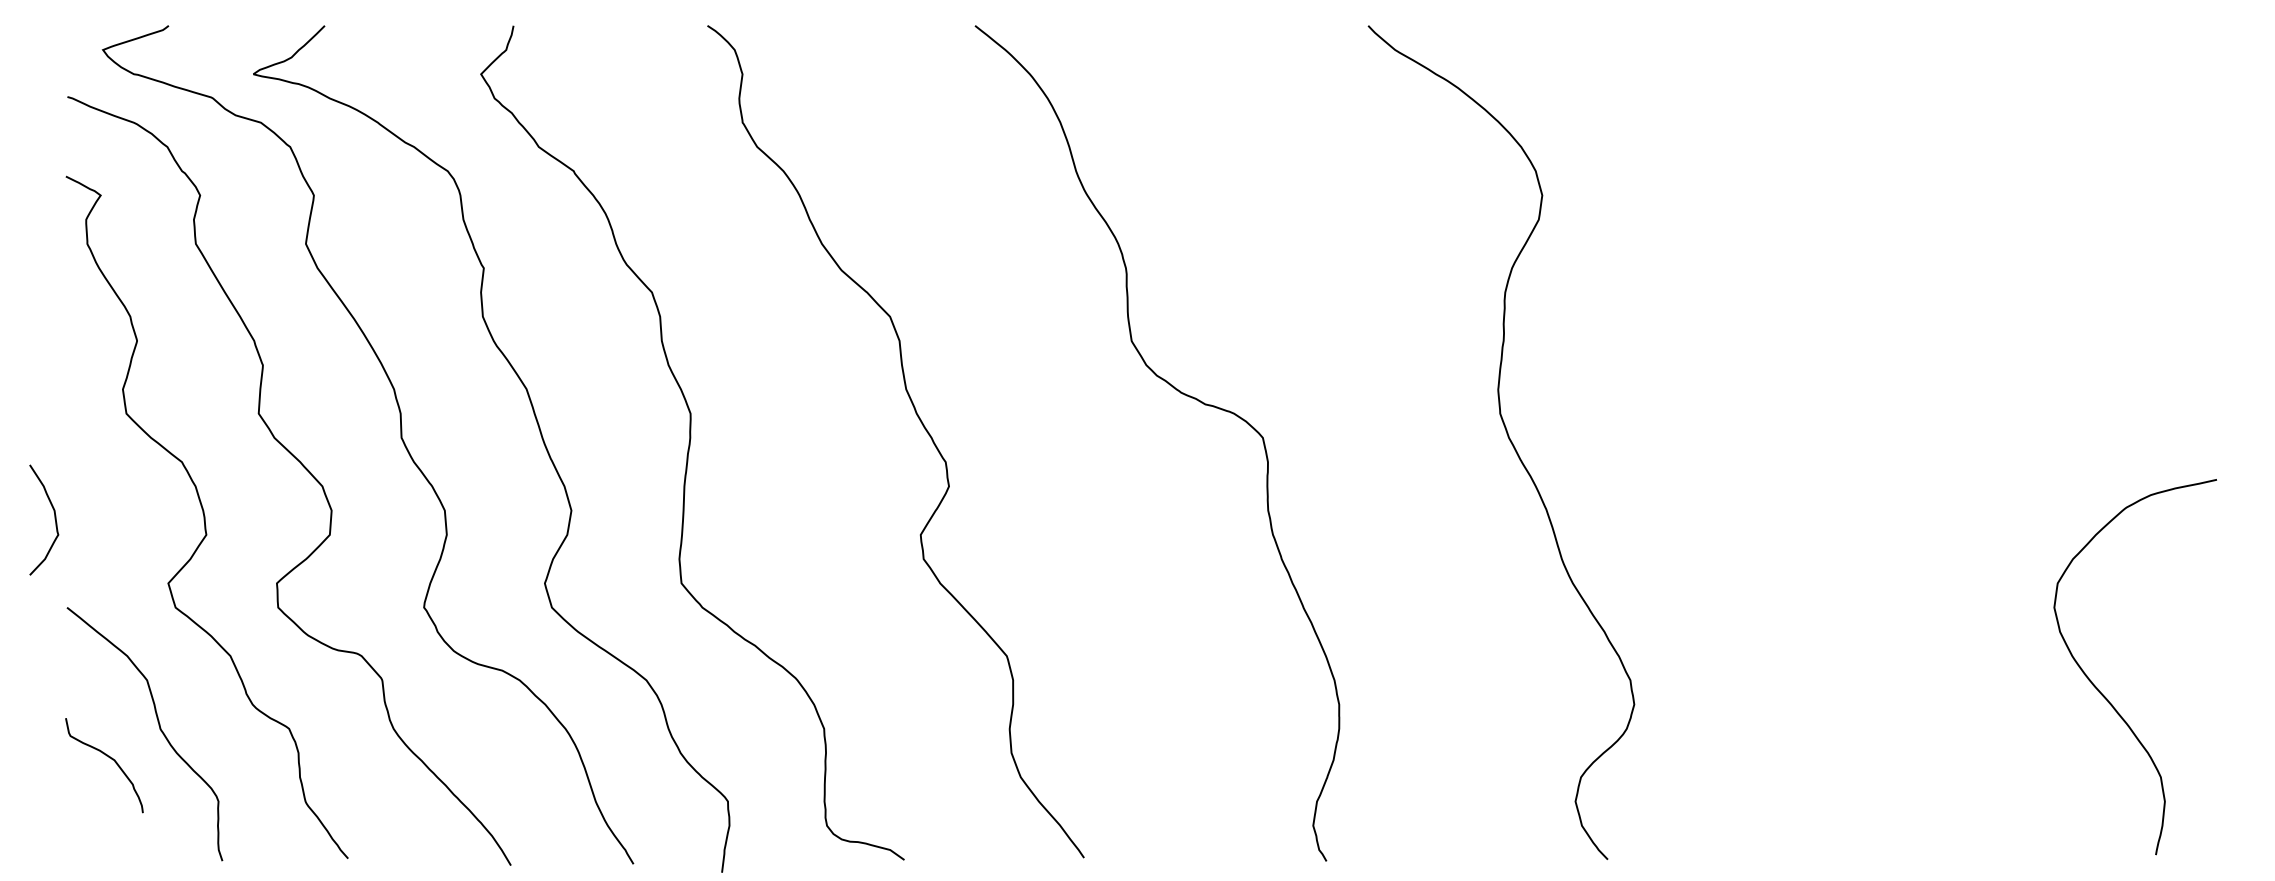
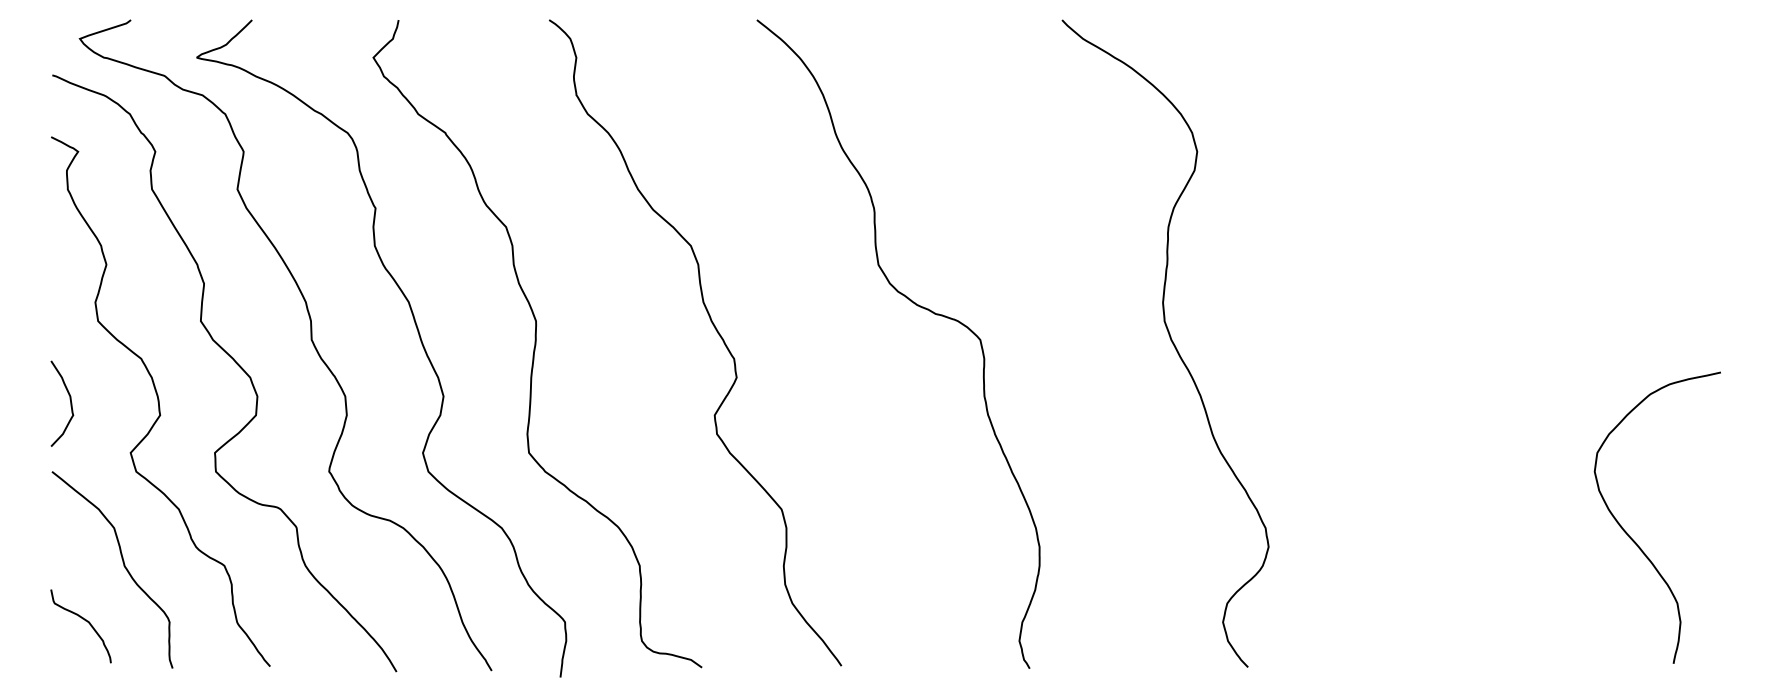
curve: (54, 519) -> (70, 403), moved
curve: (110, 759) -> (85, 621), moved

